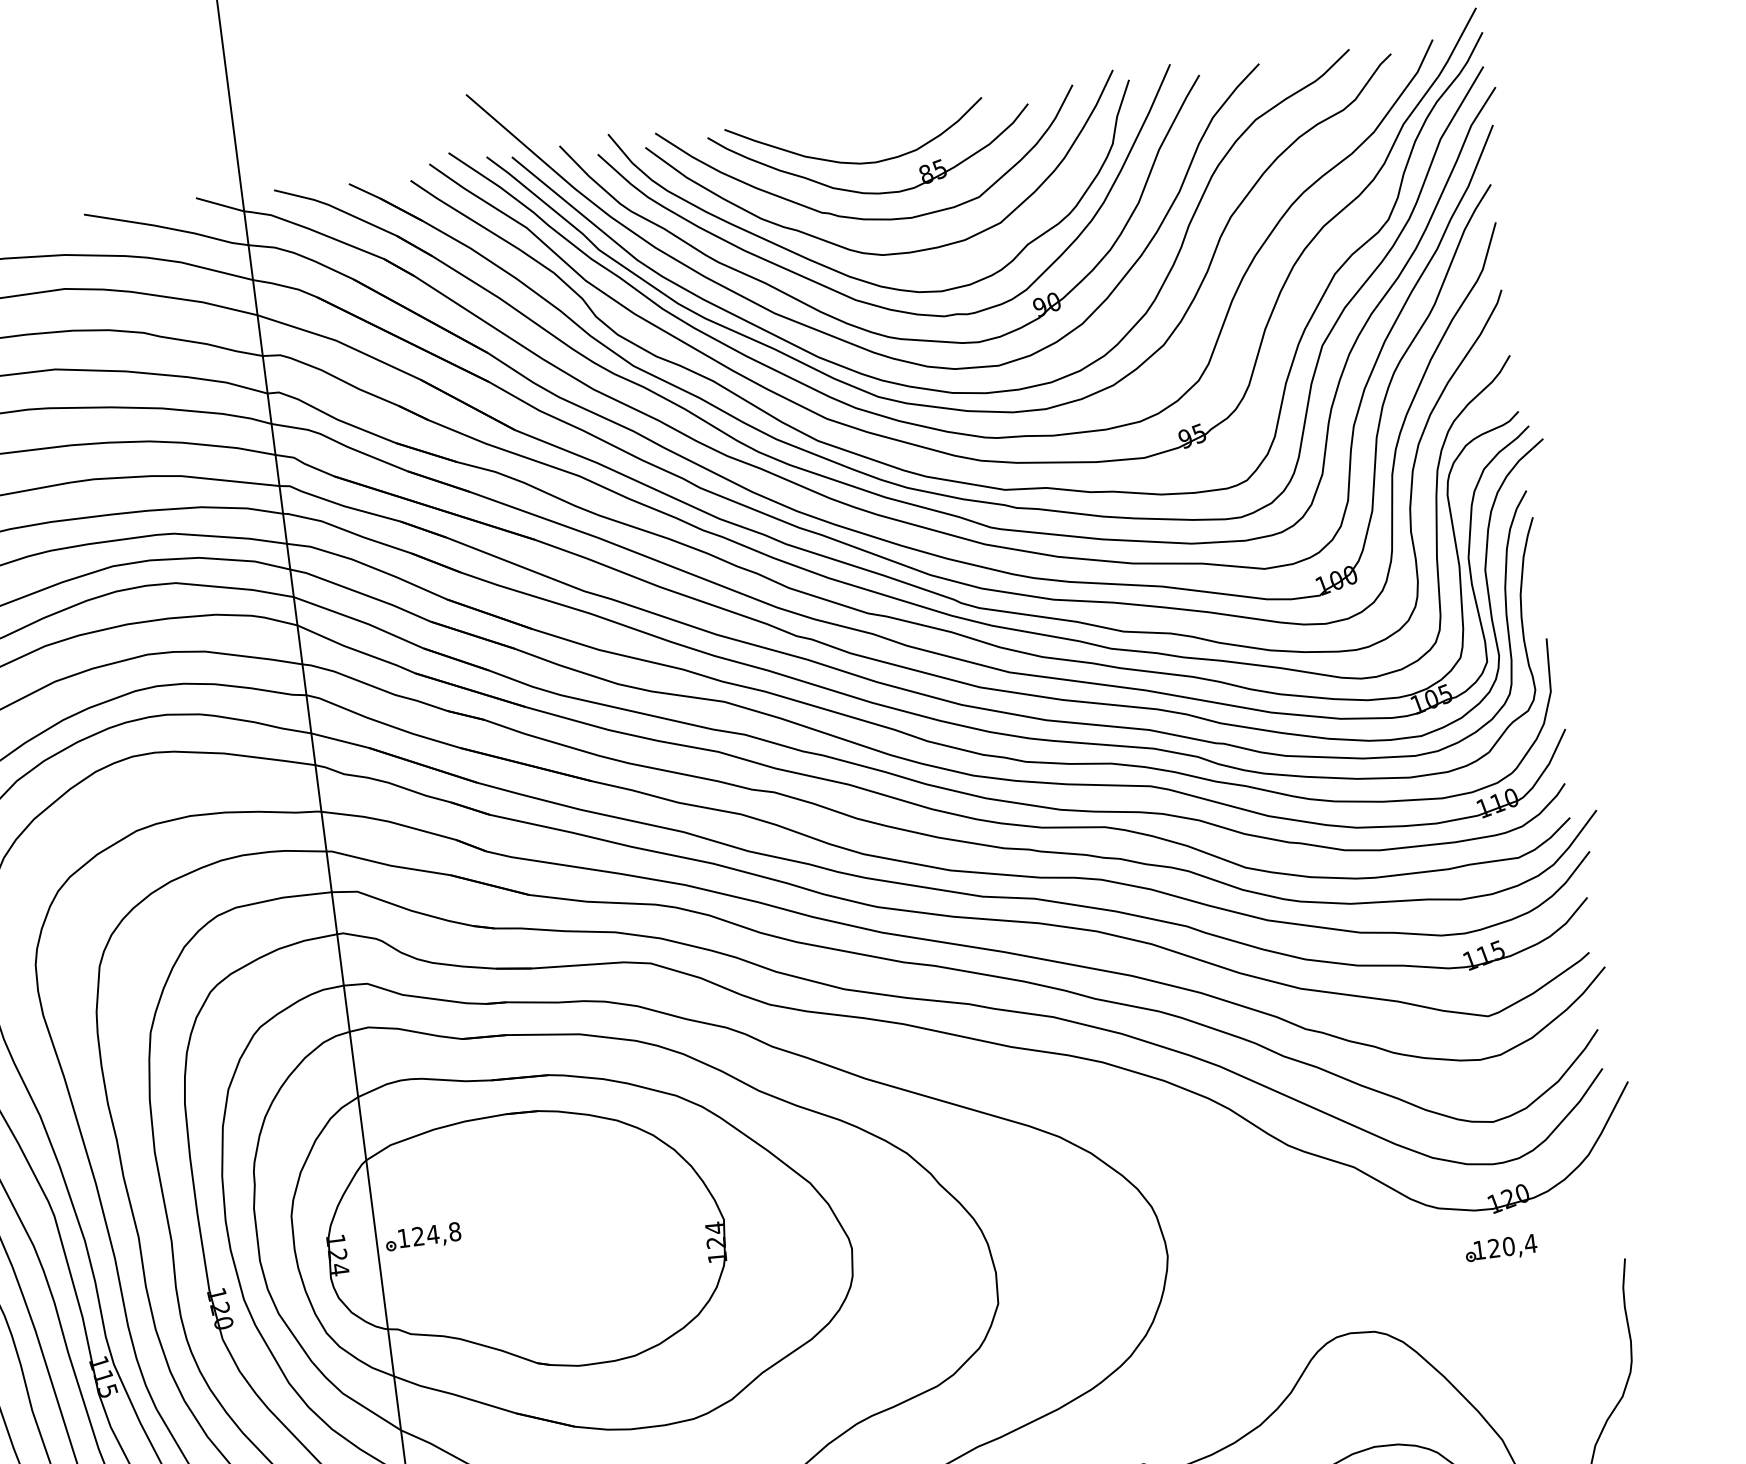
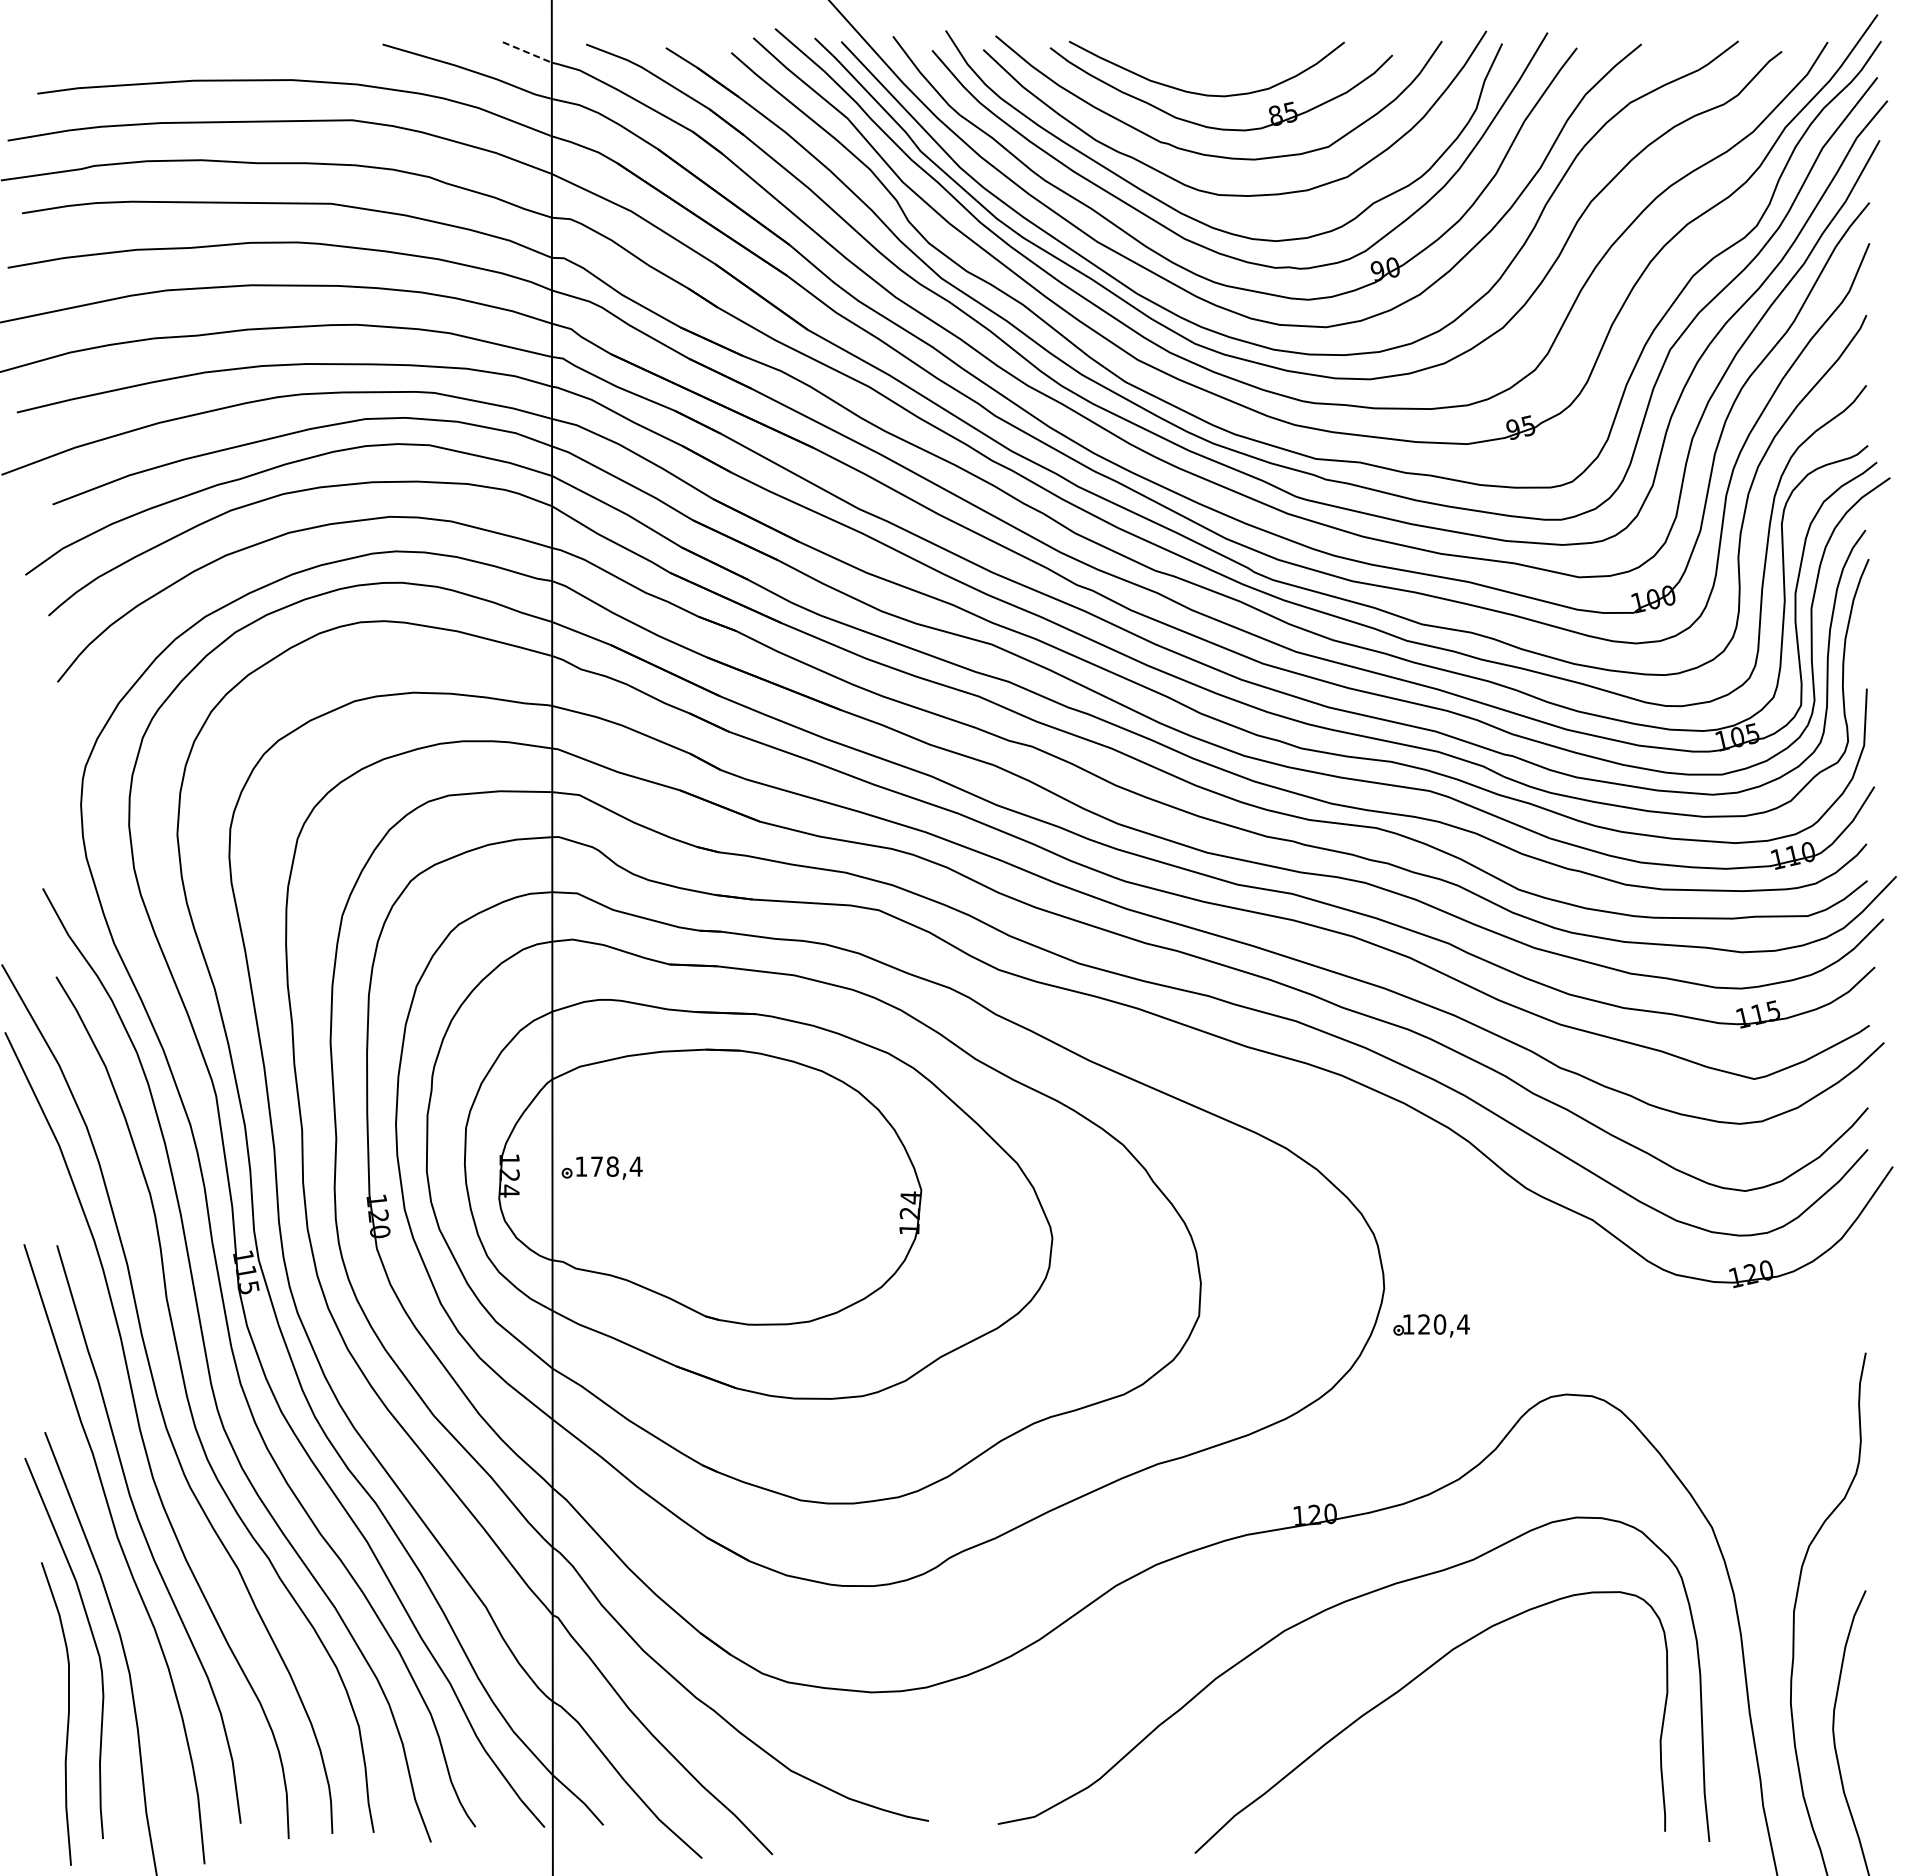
line: (220, 204) -> (527, 52), solid -> dashed
text: (436, 1234) -> (616, 1166), 124,8 -> 178,4
part: (1501, 1248) -> (1431, 1325), moved

